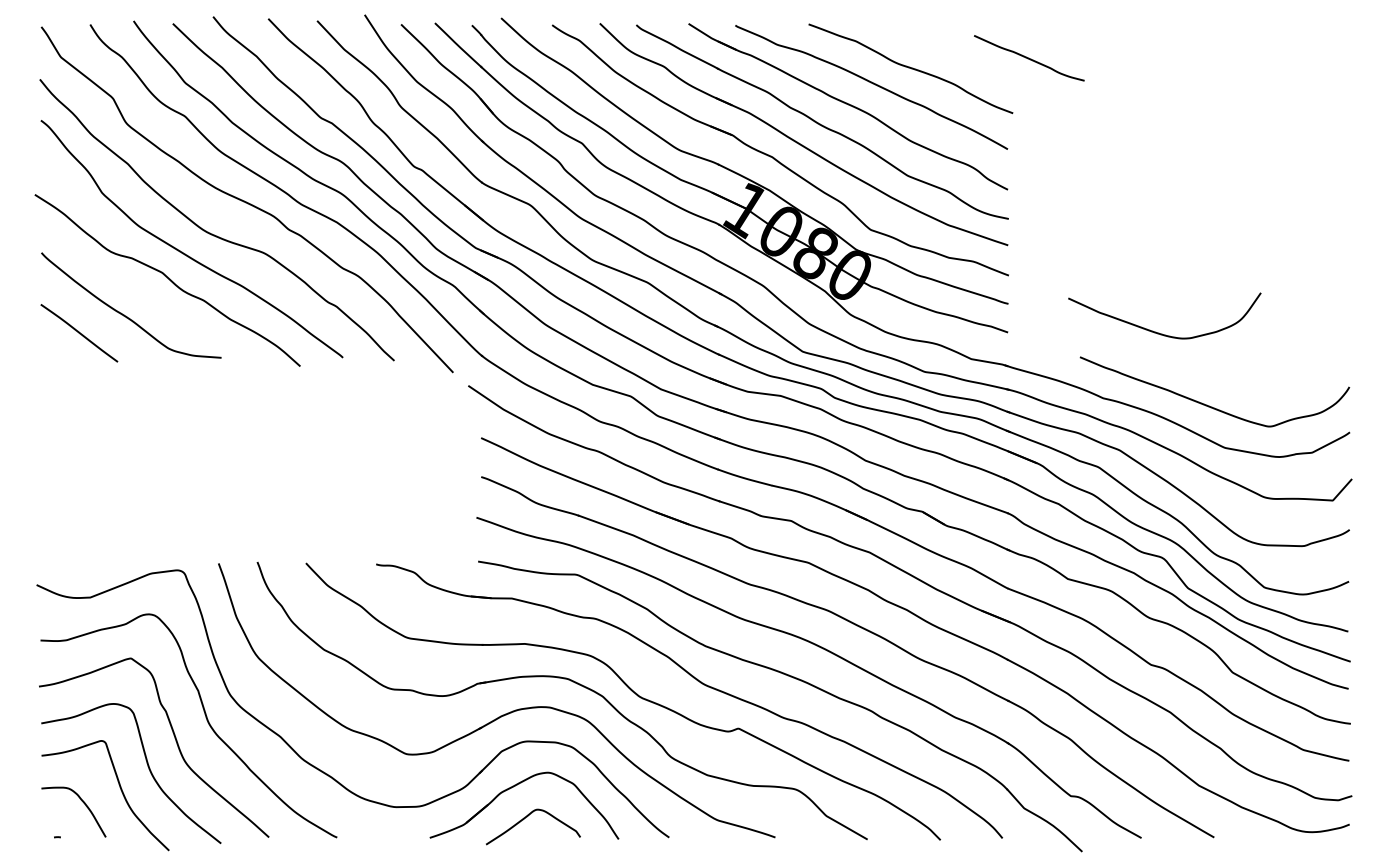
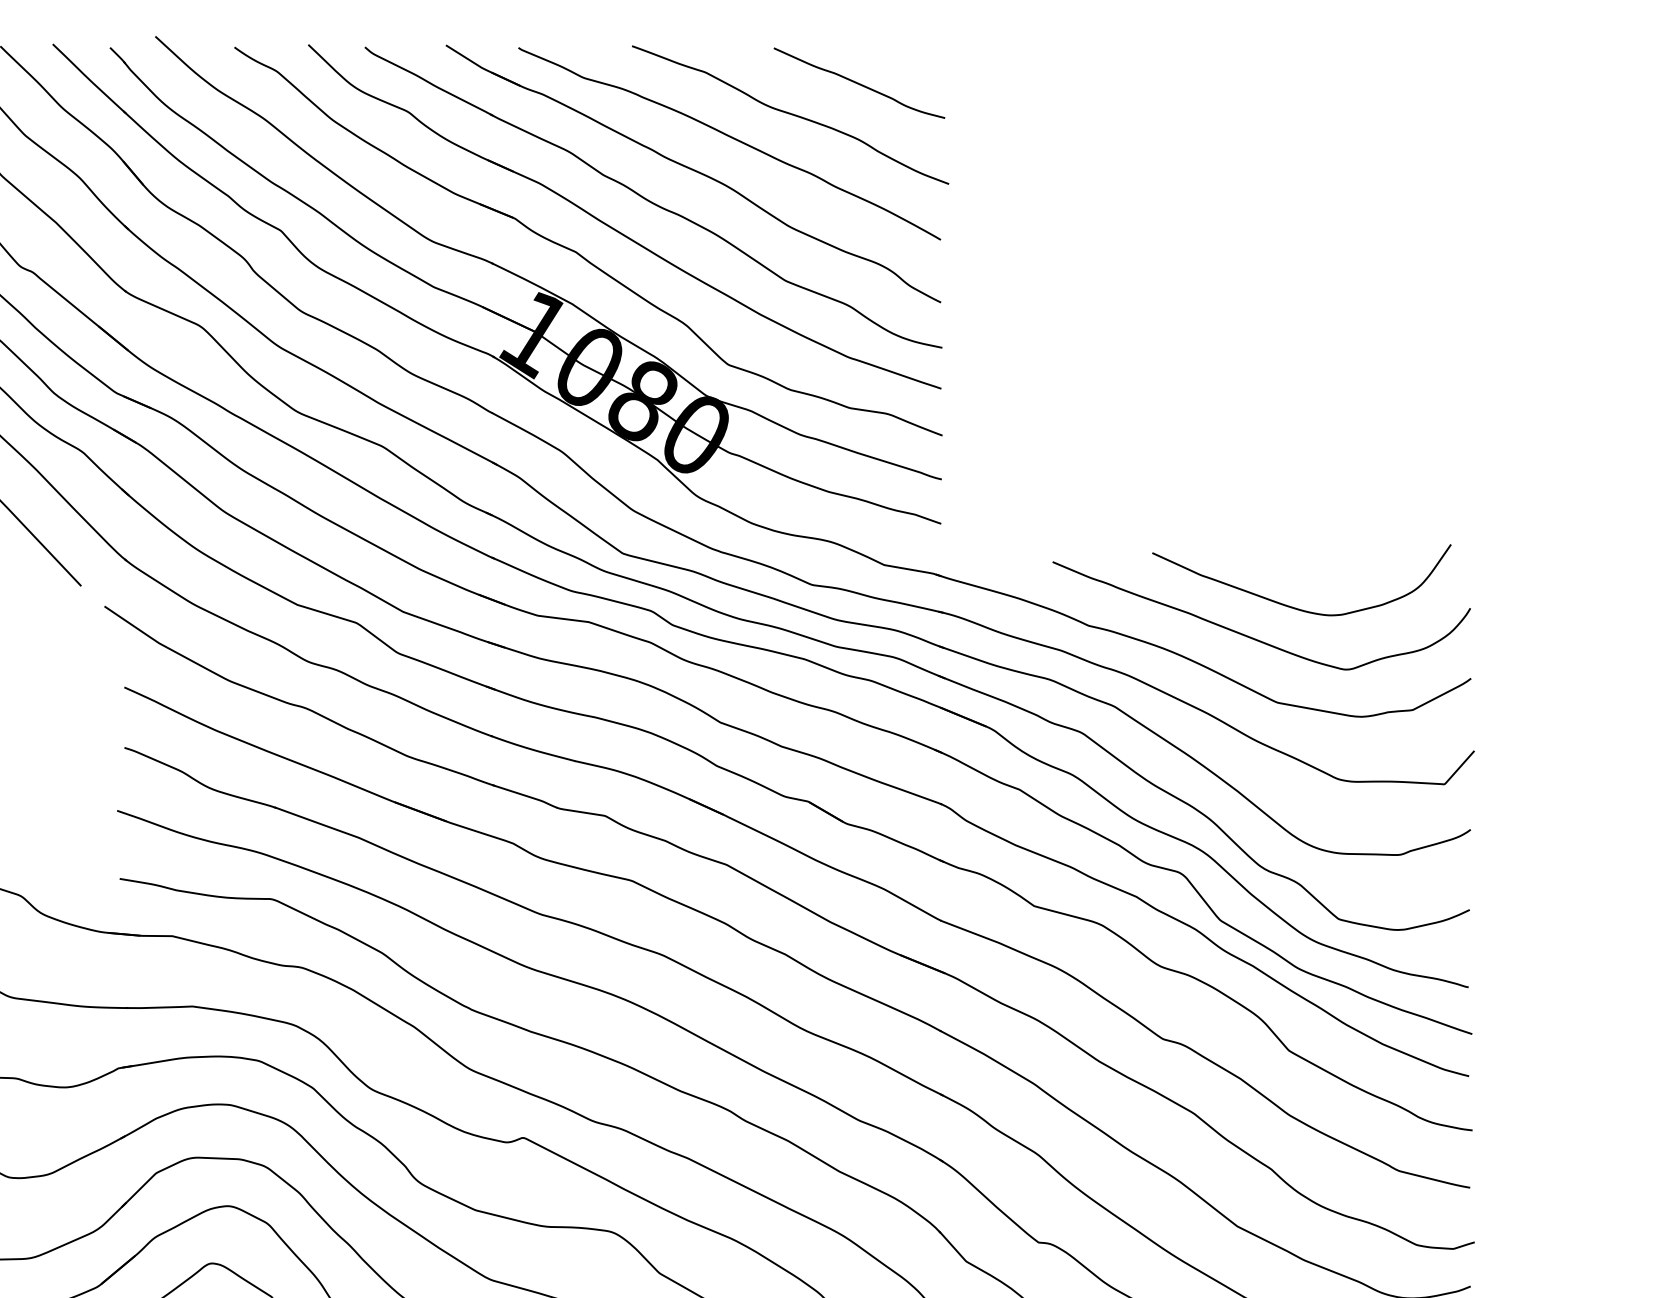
curve: (1029, 58) -> (859, 83), moved
curve: (1159, 332) -> (1293, 605), moved

